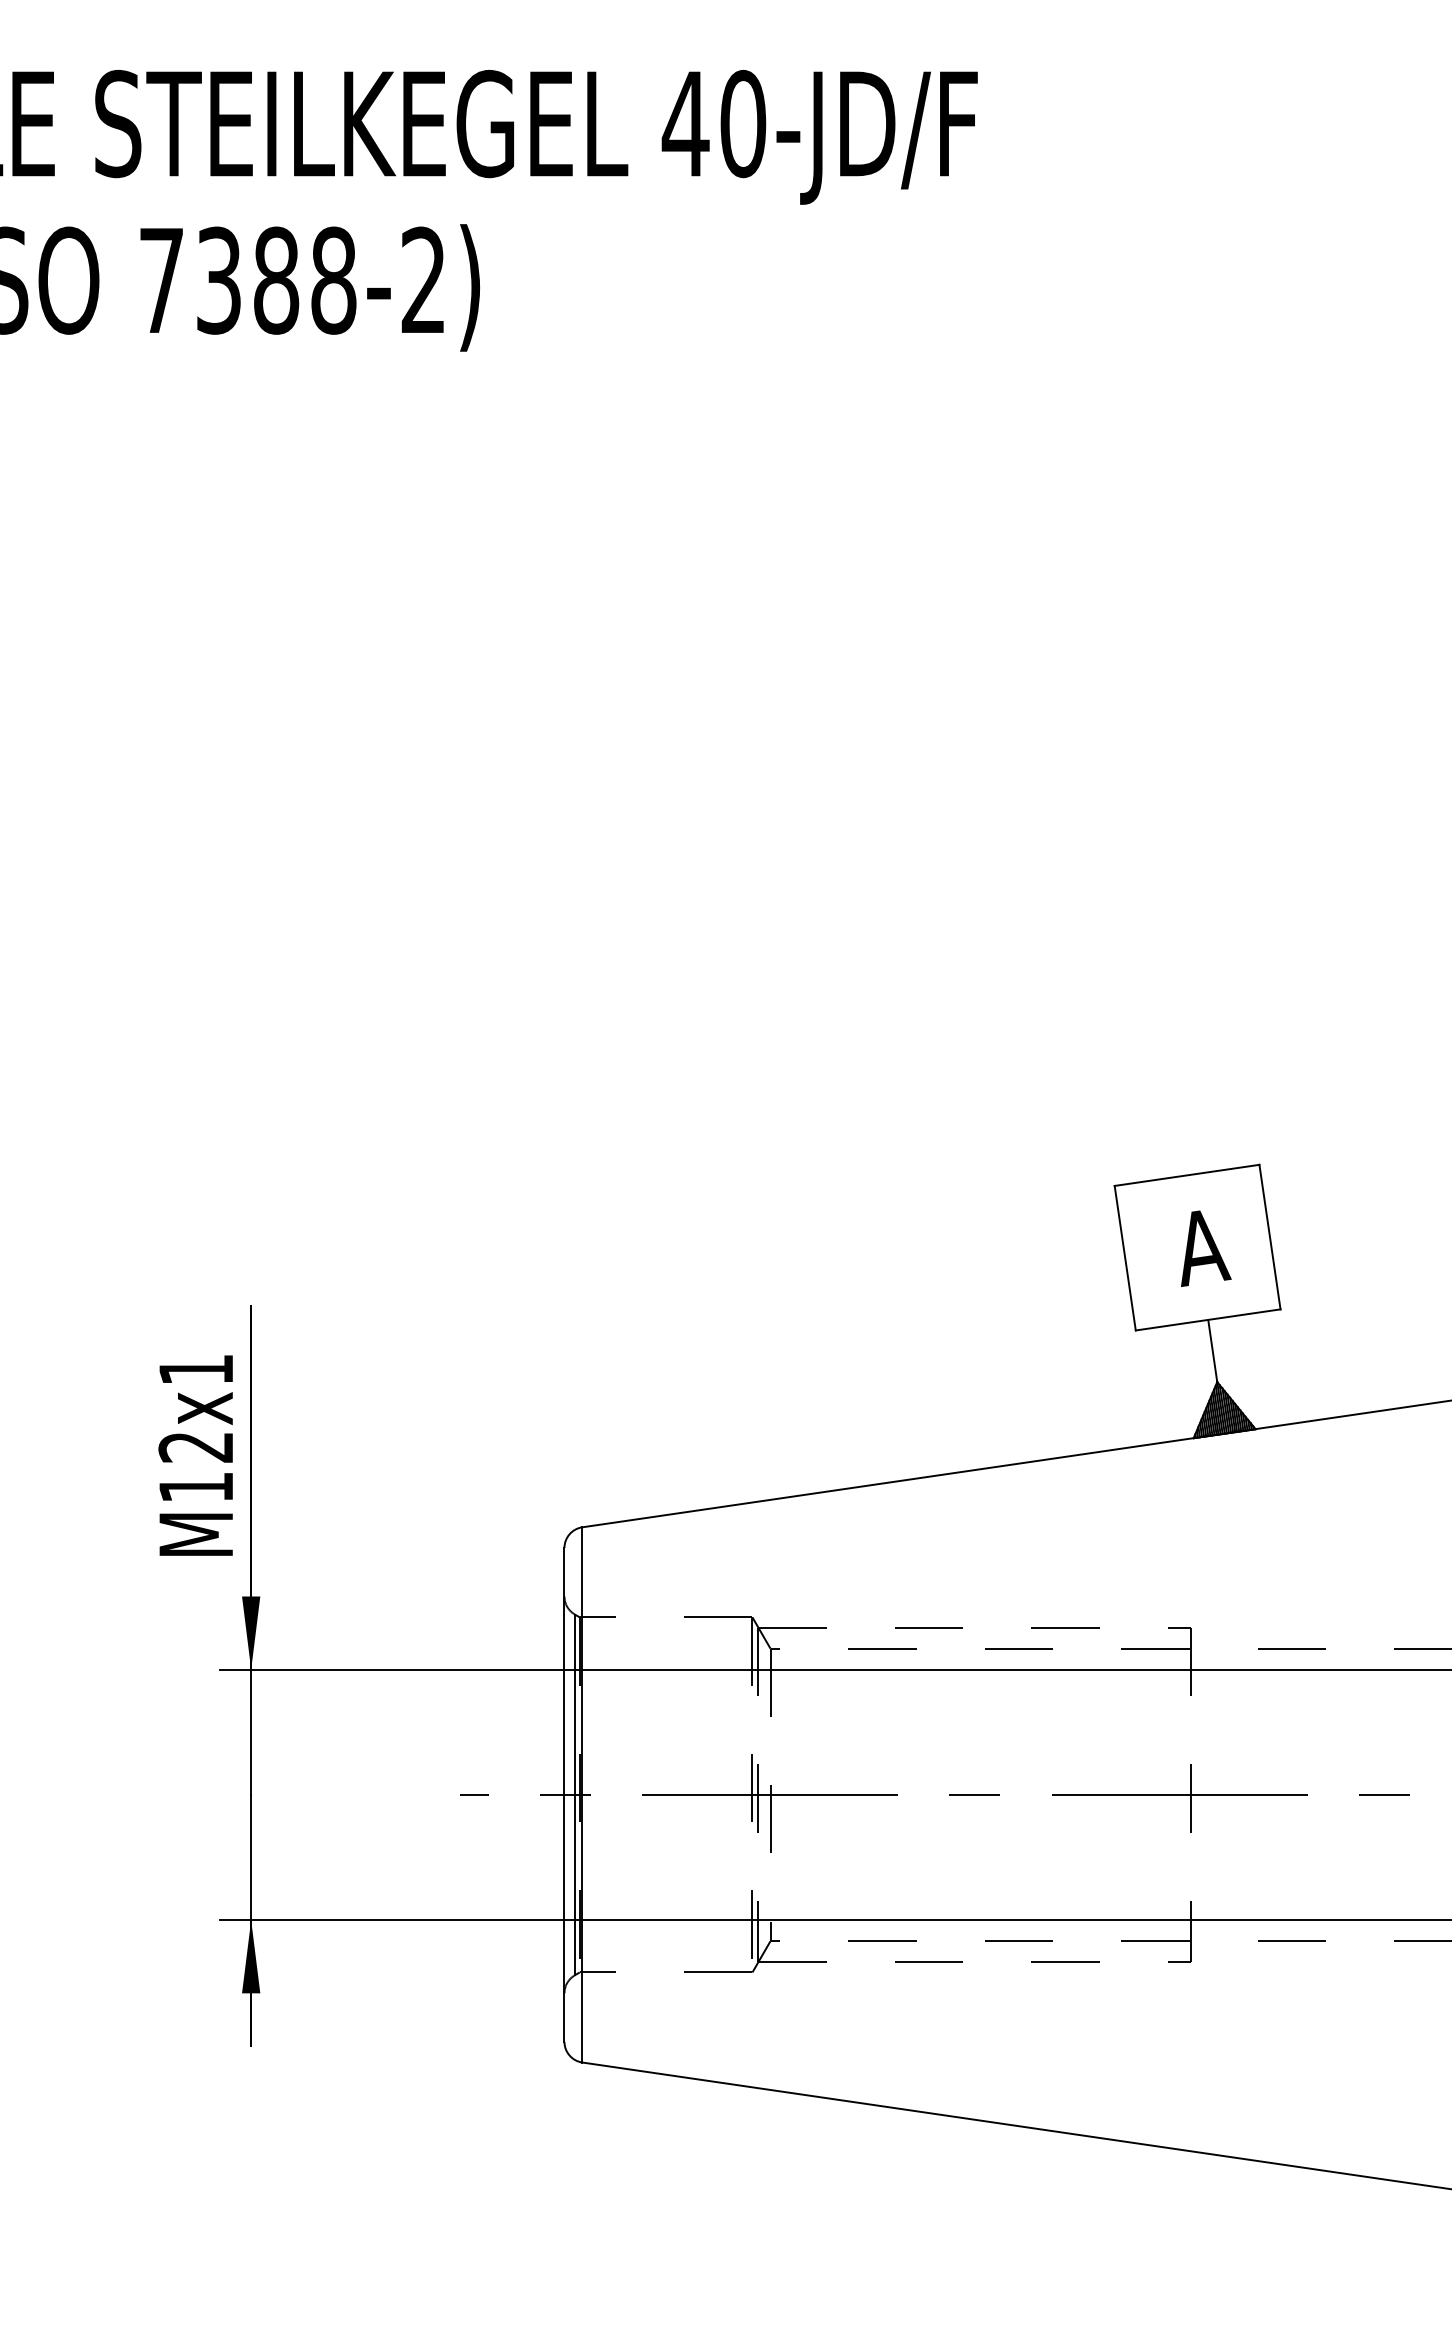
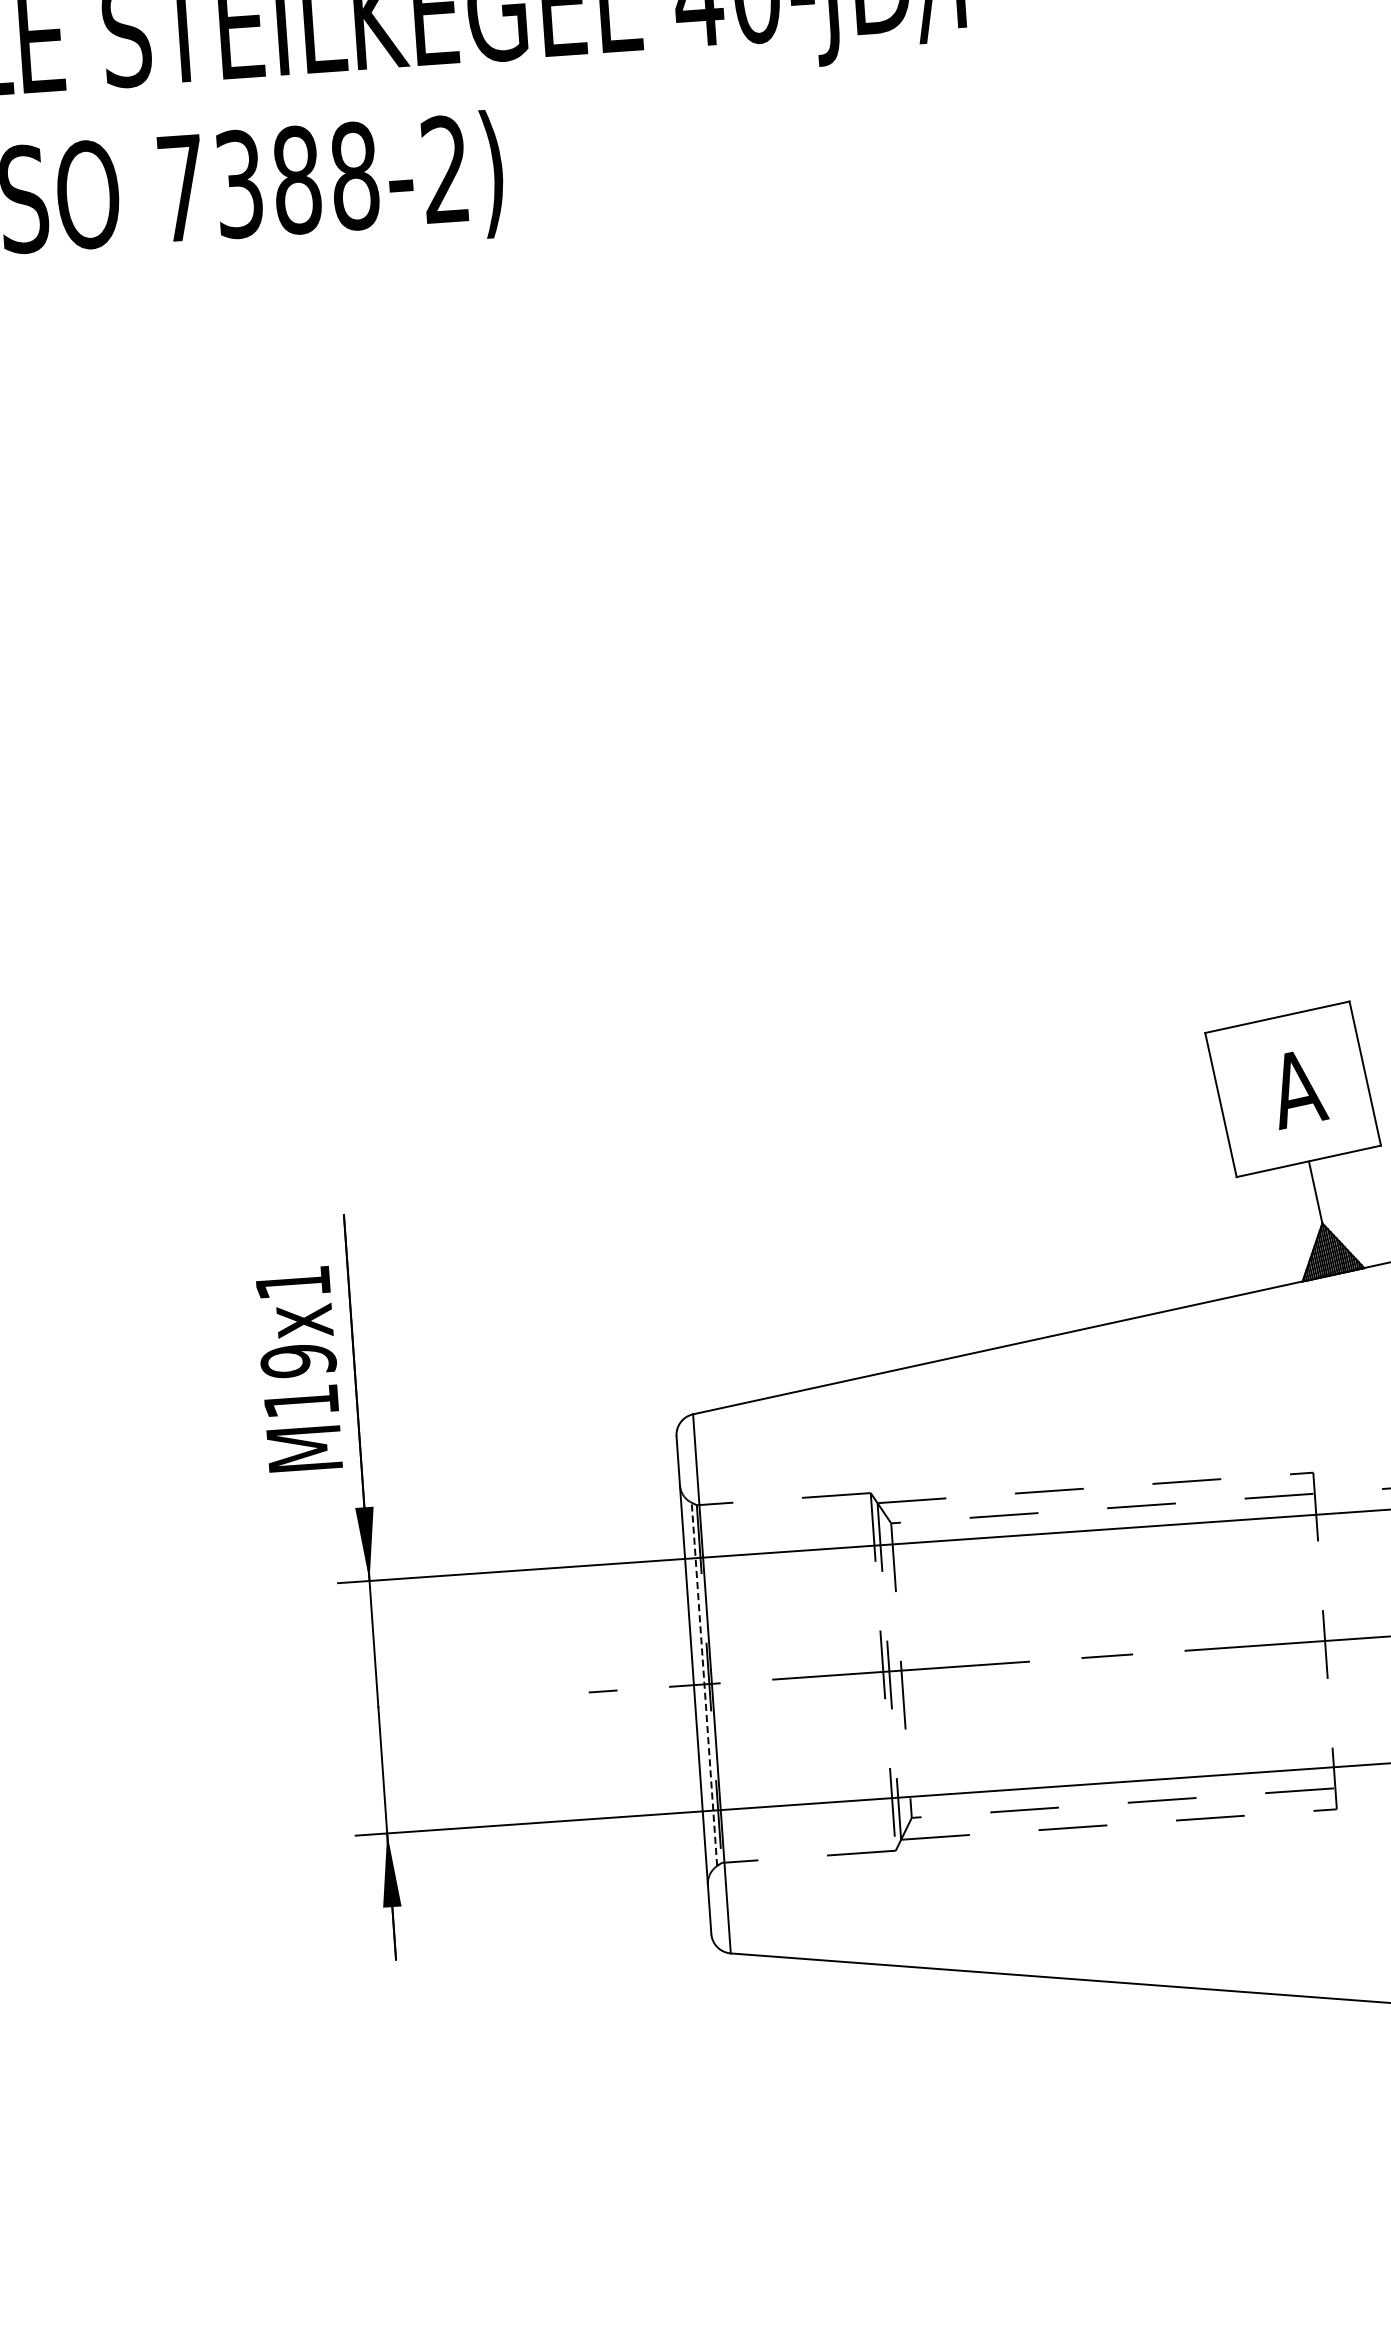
text: (196, 1447) -> (298, 1361), M12x1 -> M19x1
line: (574, 1794) -> (704, 1684), solid -> dashed

